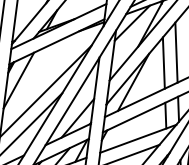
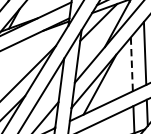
line: (163, 63) -> (131, 64), solid -> dashed

